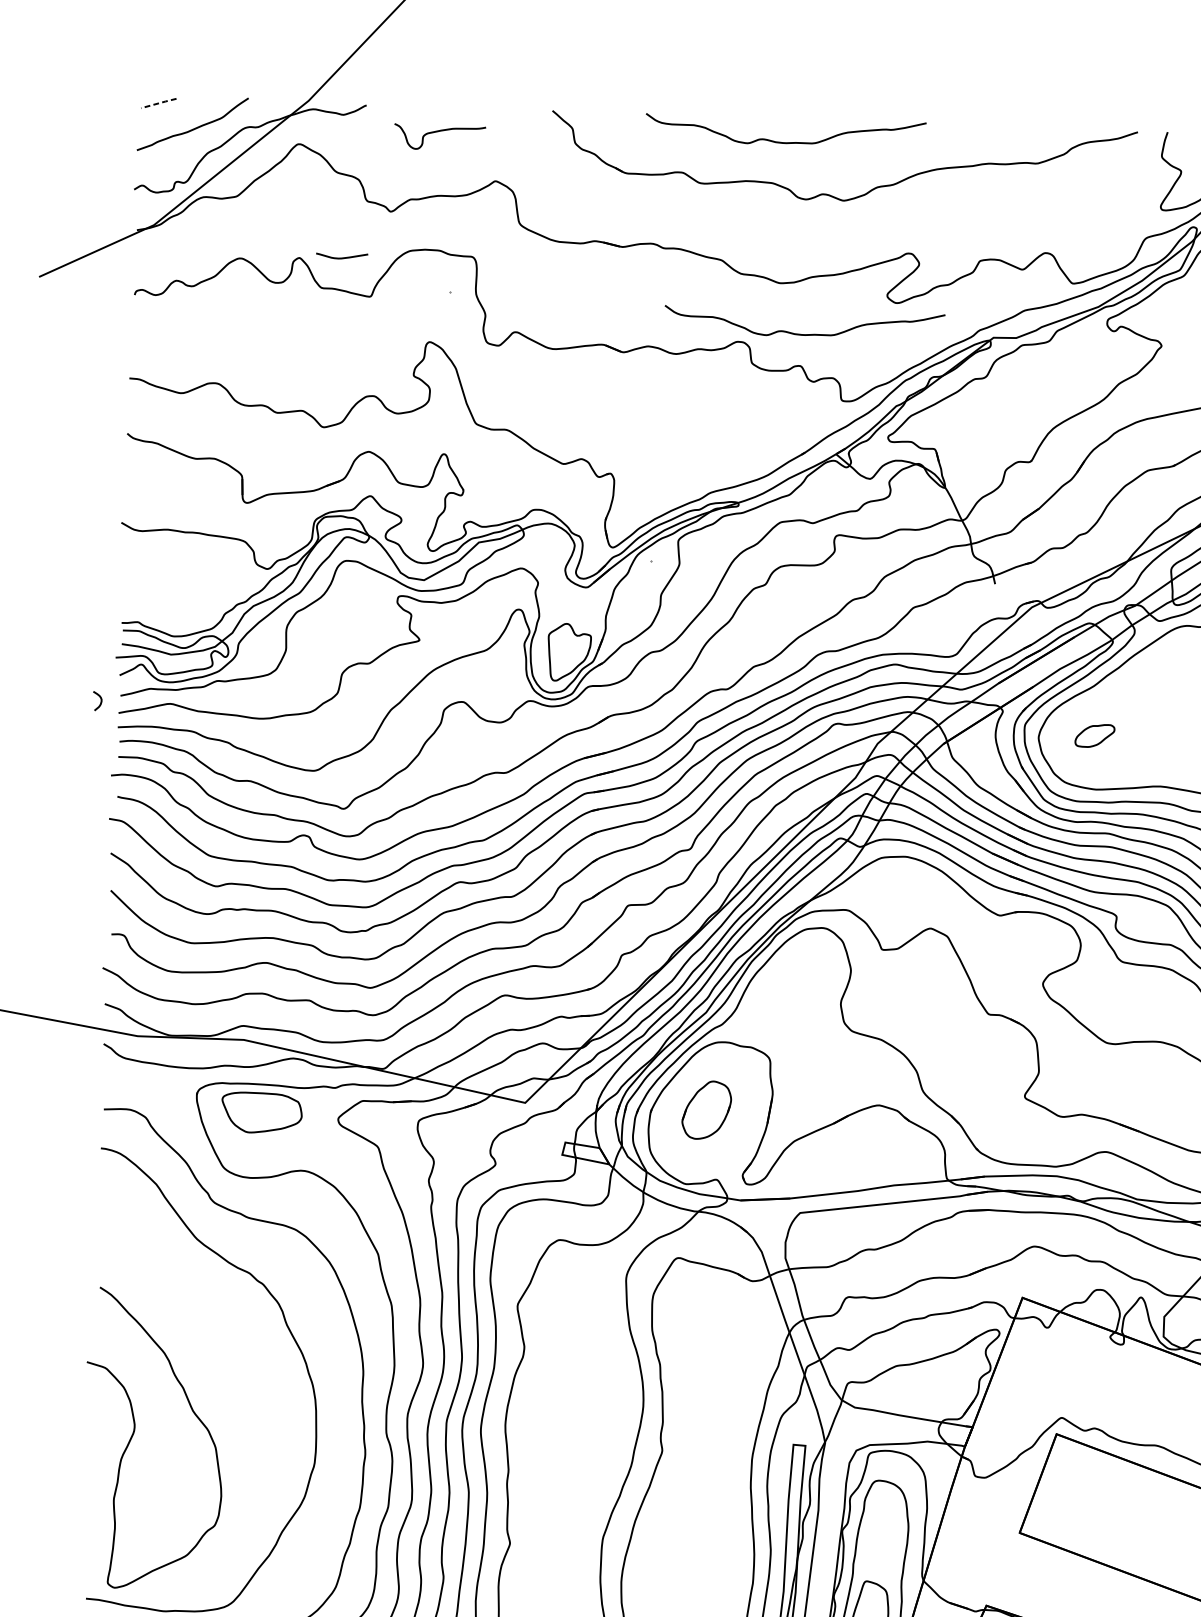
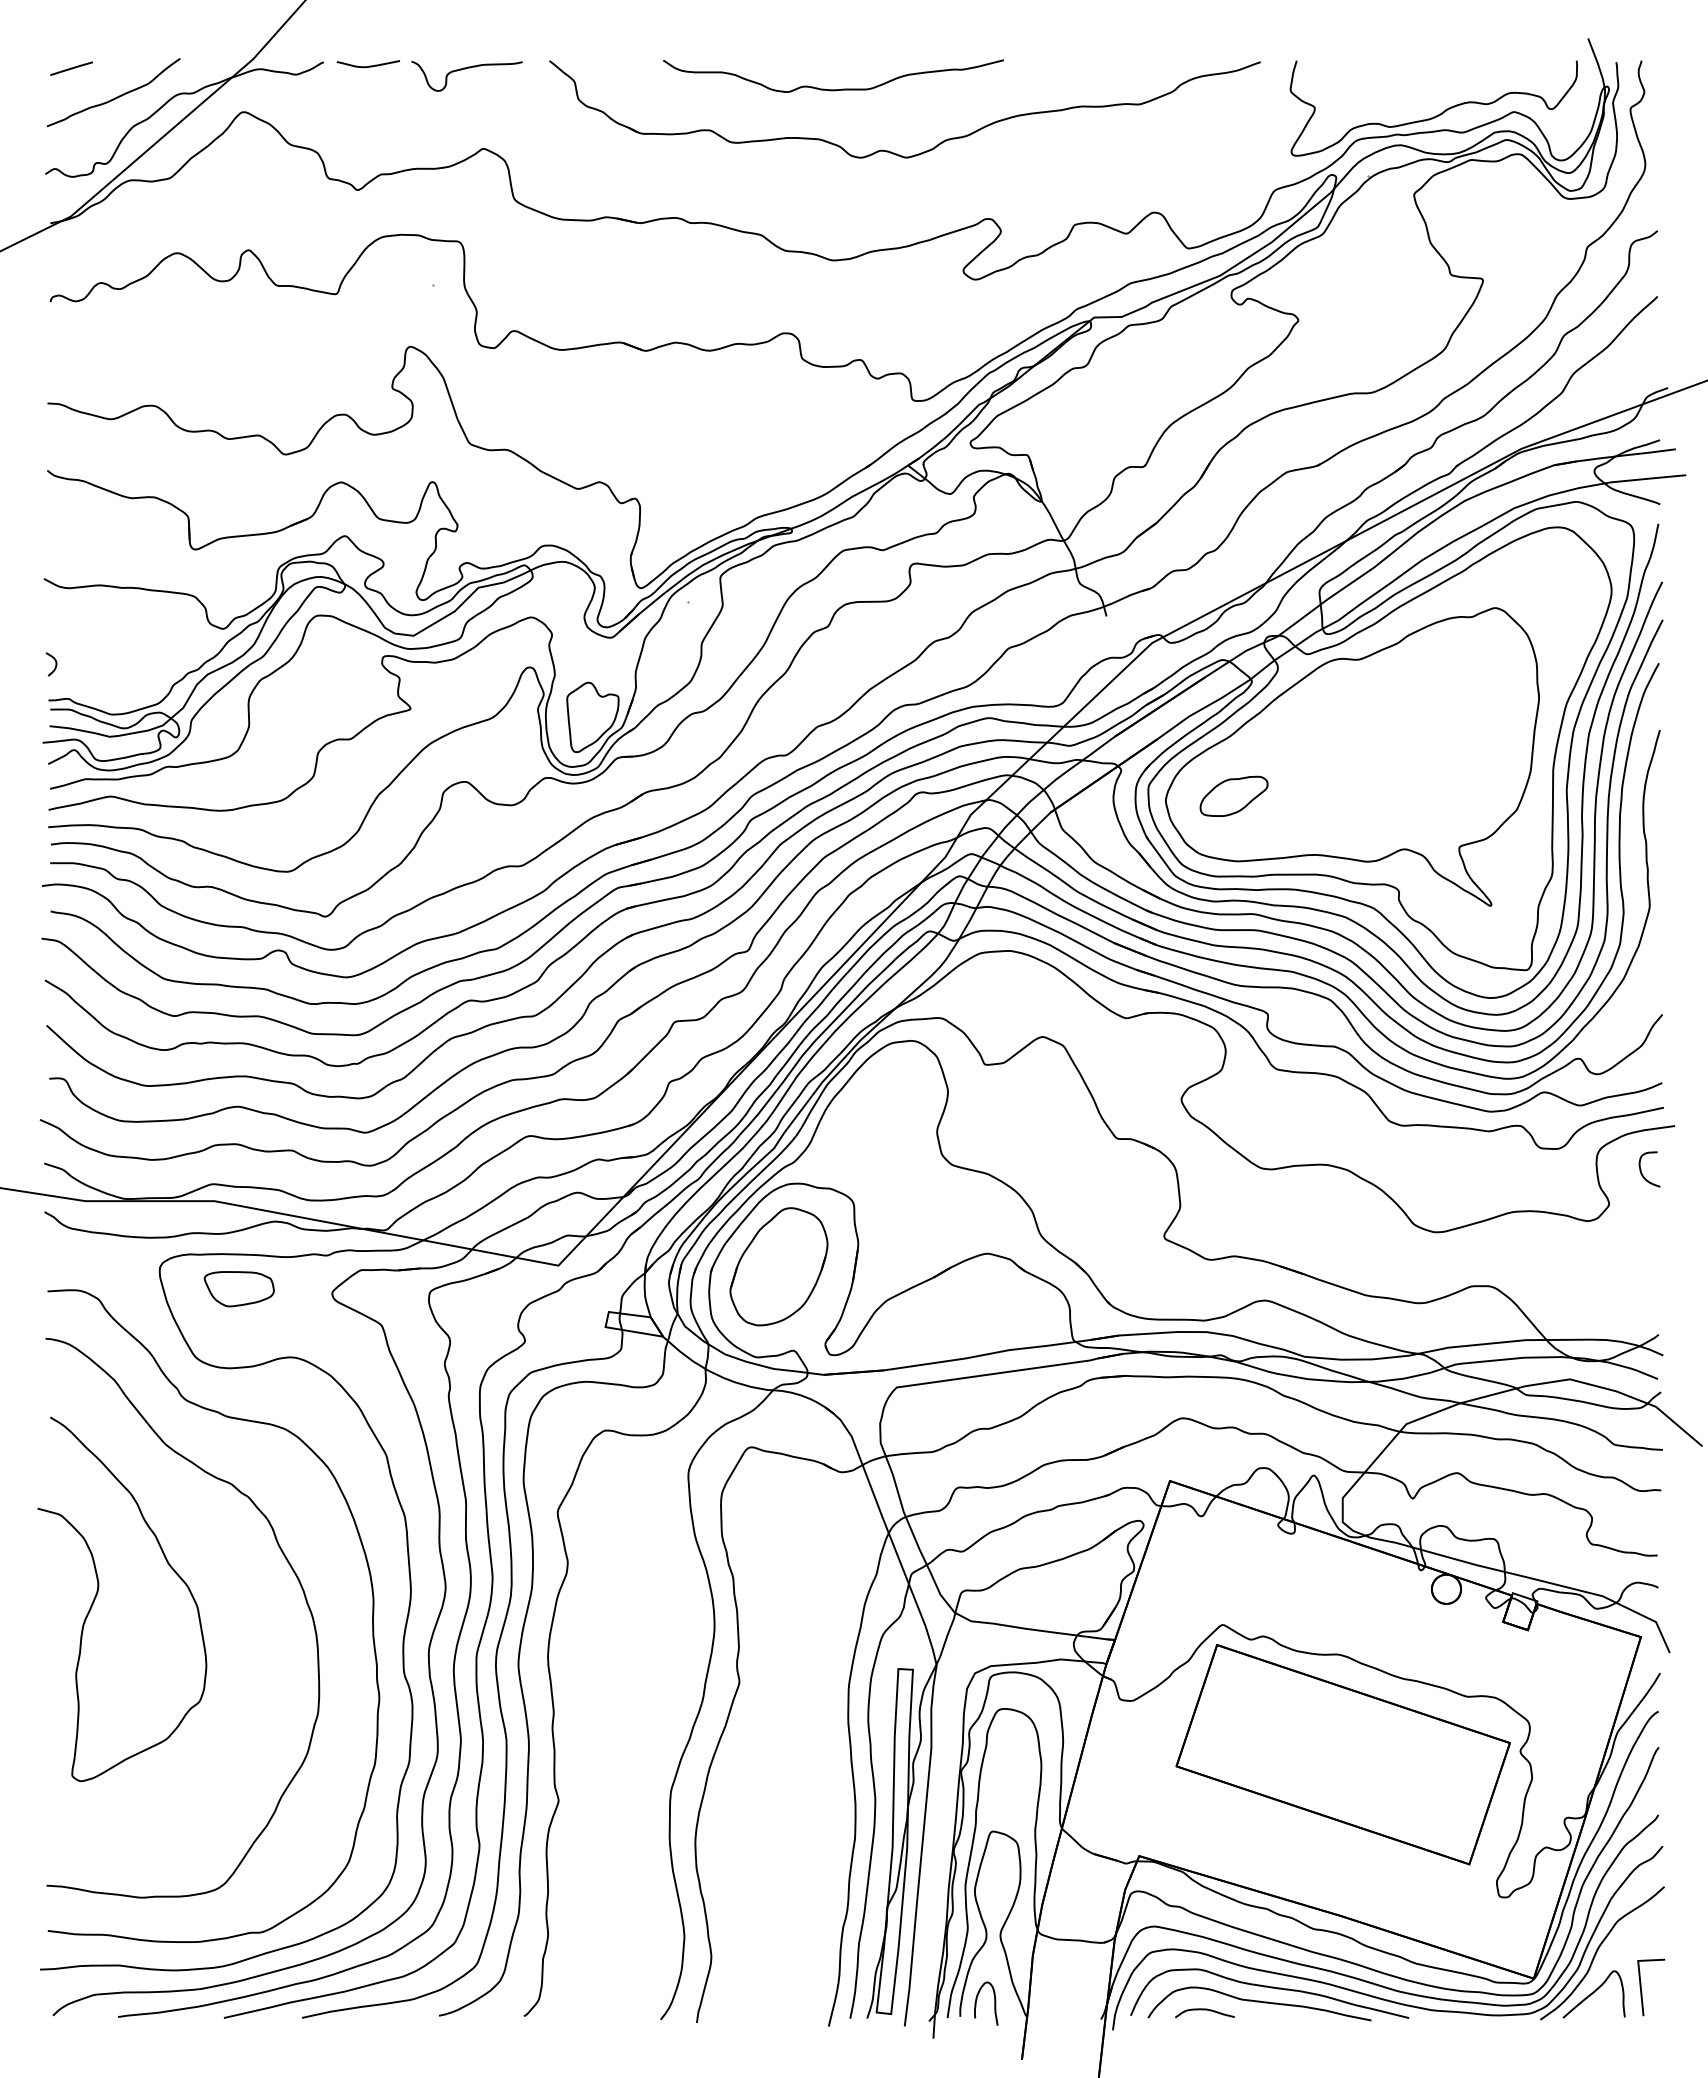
line: (159, 103) -> (72, 68), dashed -> solid
curve: (438, 132) -> (465, 69), moved
curve: (342, 257) -> (369, 65), moved
curve: (804, 334) -> (864, 321), removed
curve: (100, 701) -> (55, 664), moved
part: (1094, 735) -> (1233, 795), size x1.43
part: (706, 1109) -> (778, 1266), size x1.67
part: (261, 1113) -> (238, 1289), size x0.71
curve: (134, 1432) -> (98, 1592), moved

